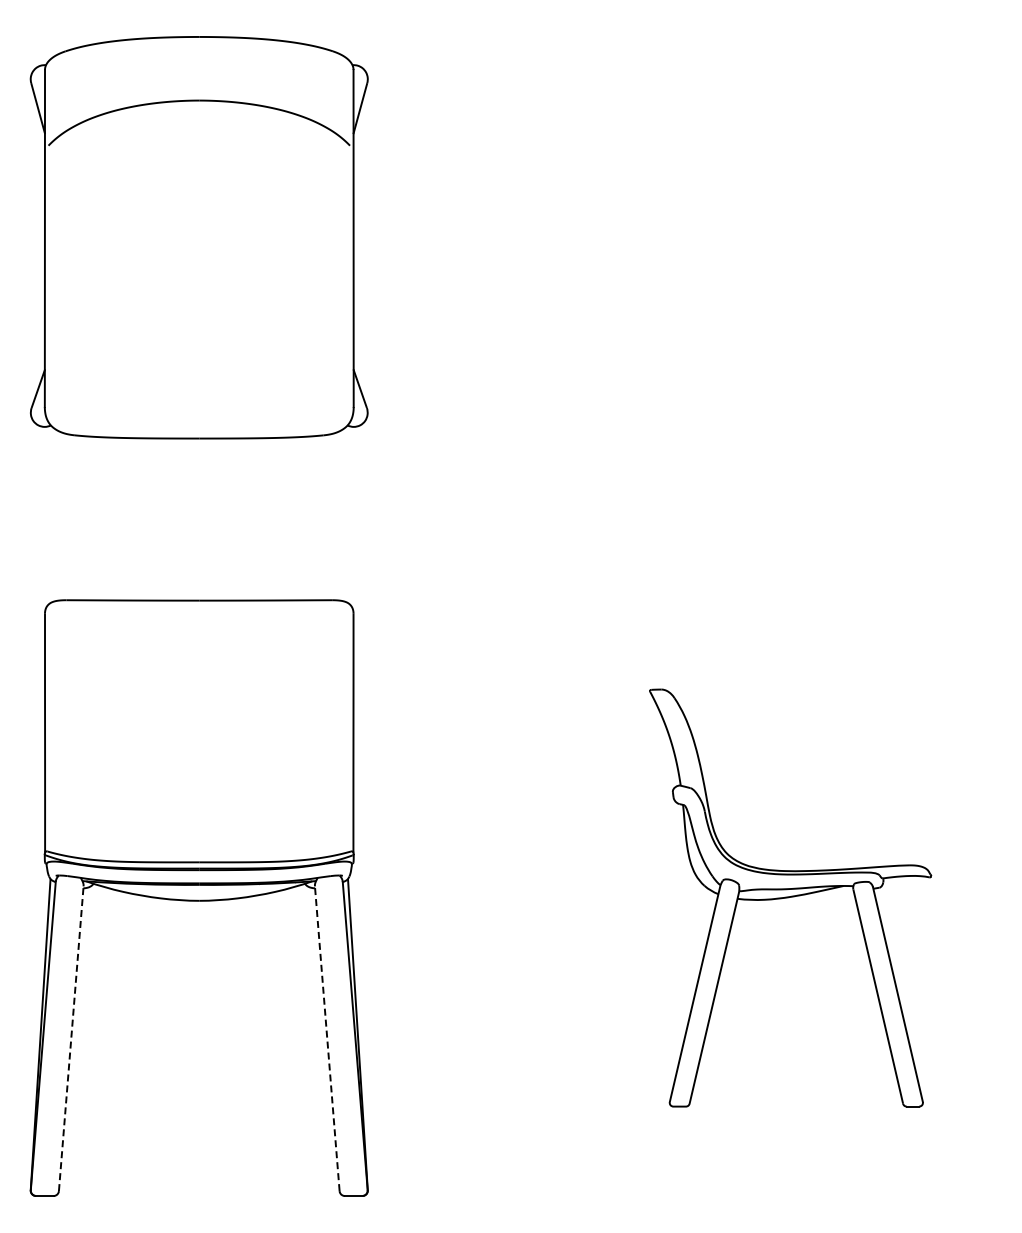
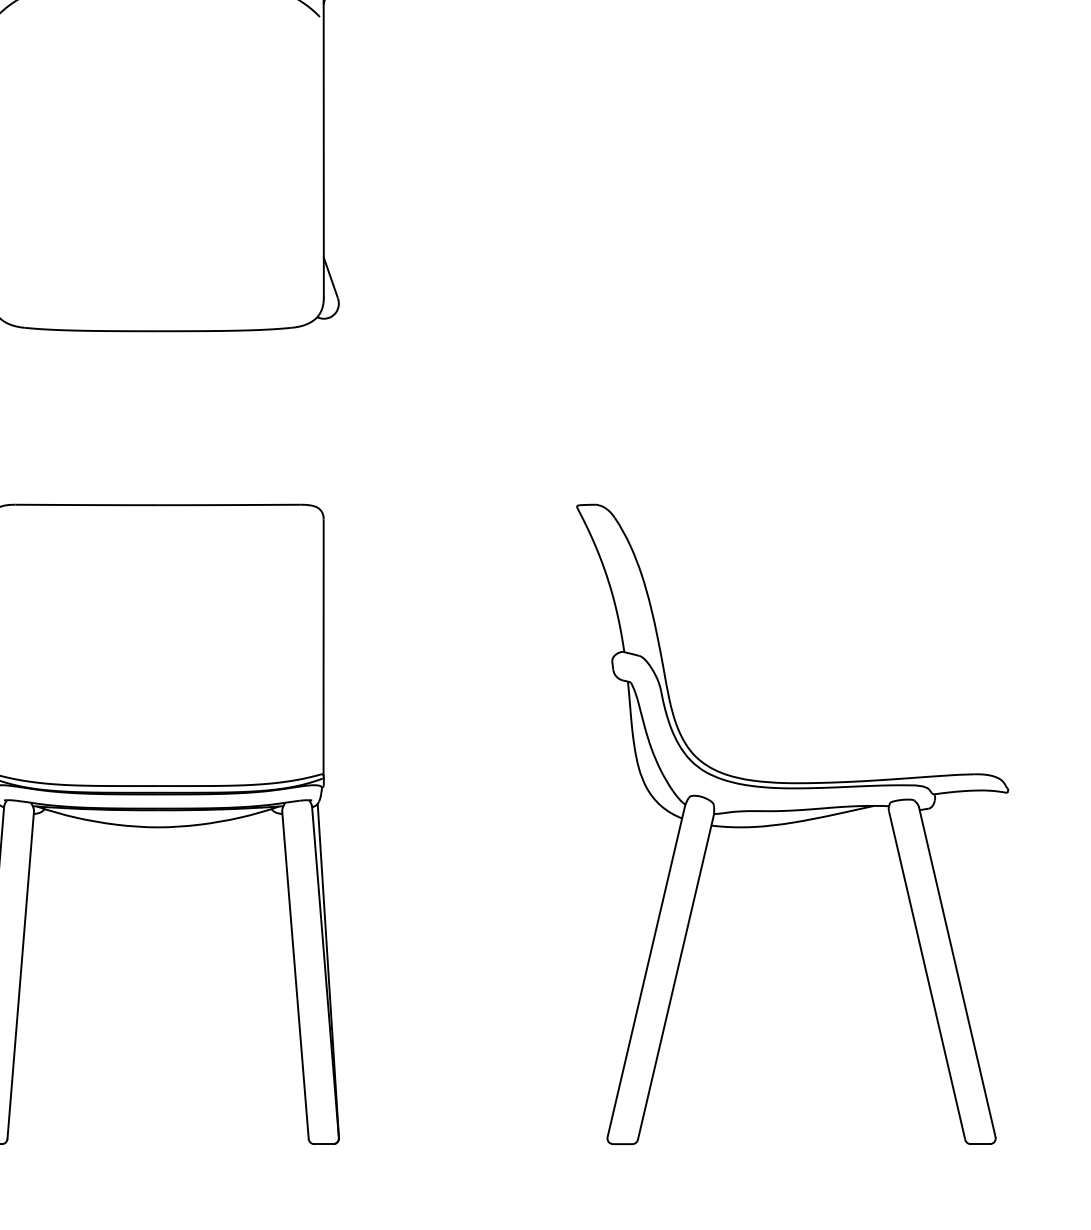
part: (790, 897) -> (792, 823), size x1.43
line: (71, 1038) -> (20, 975), dashed -> solid
line: (327, 1038) -> (295, 975), dashed -> solid

